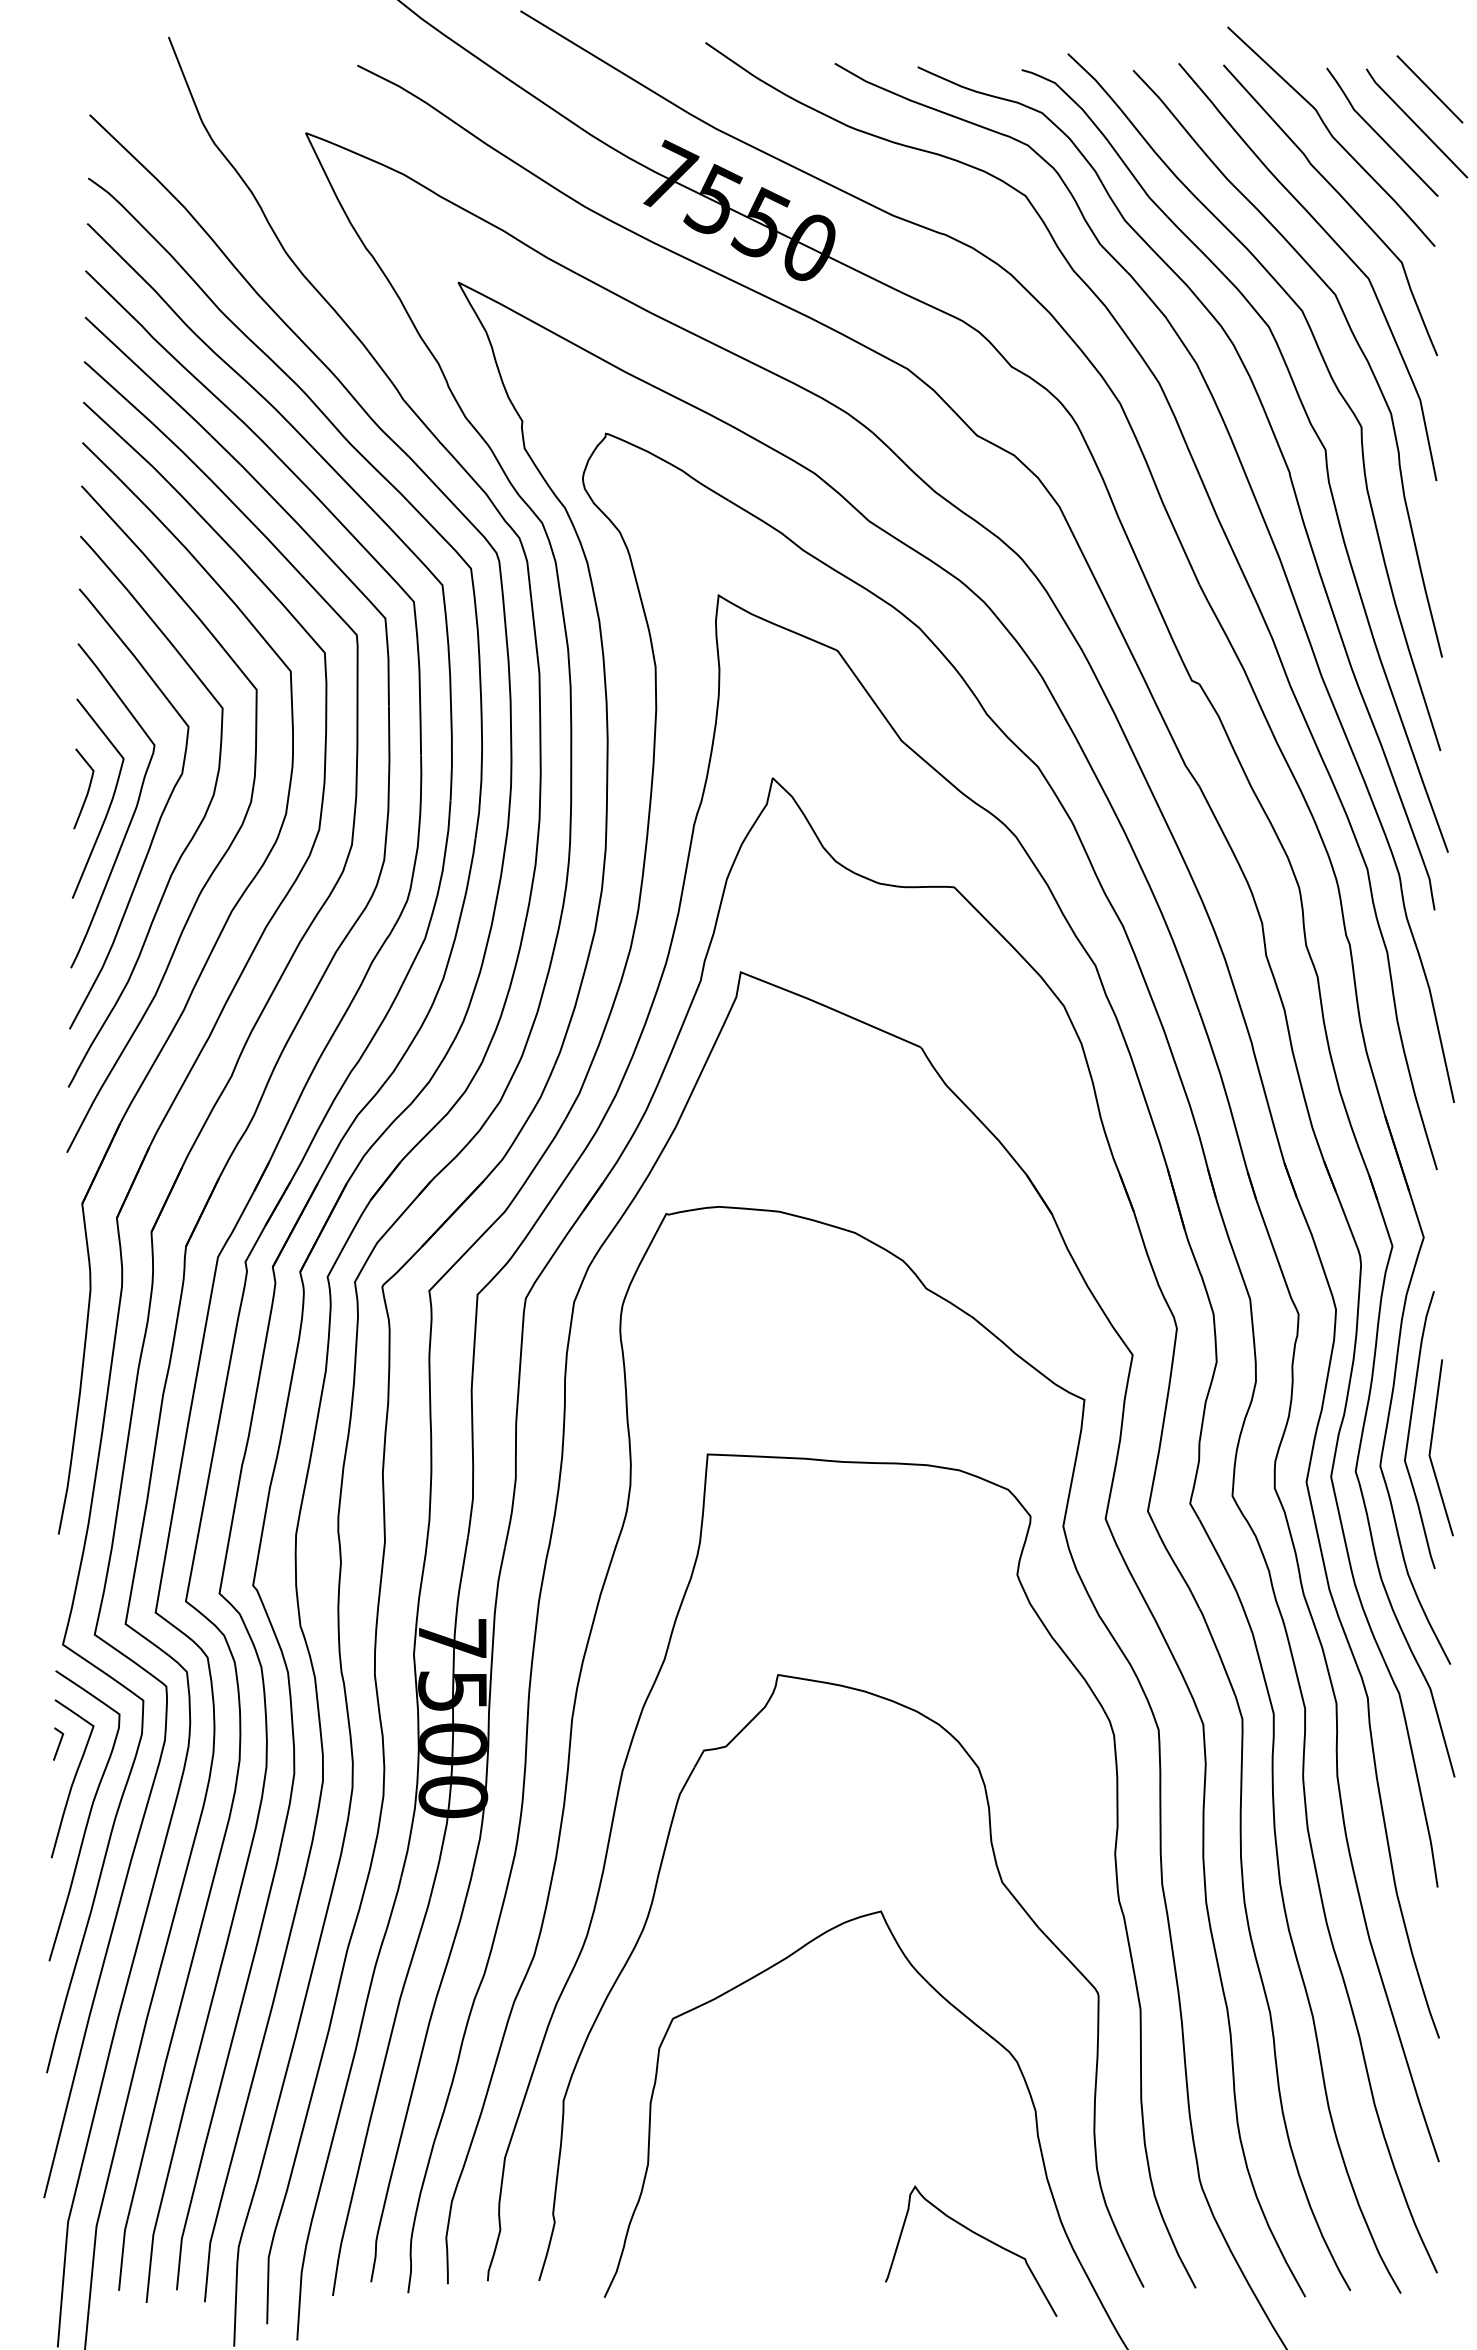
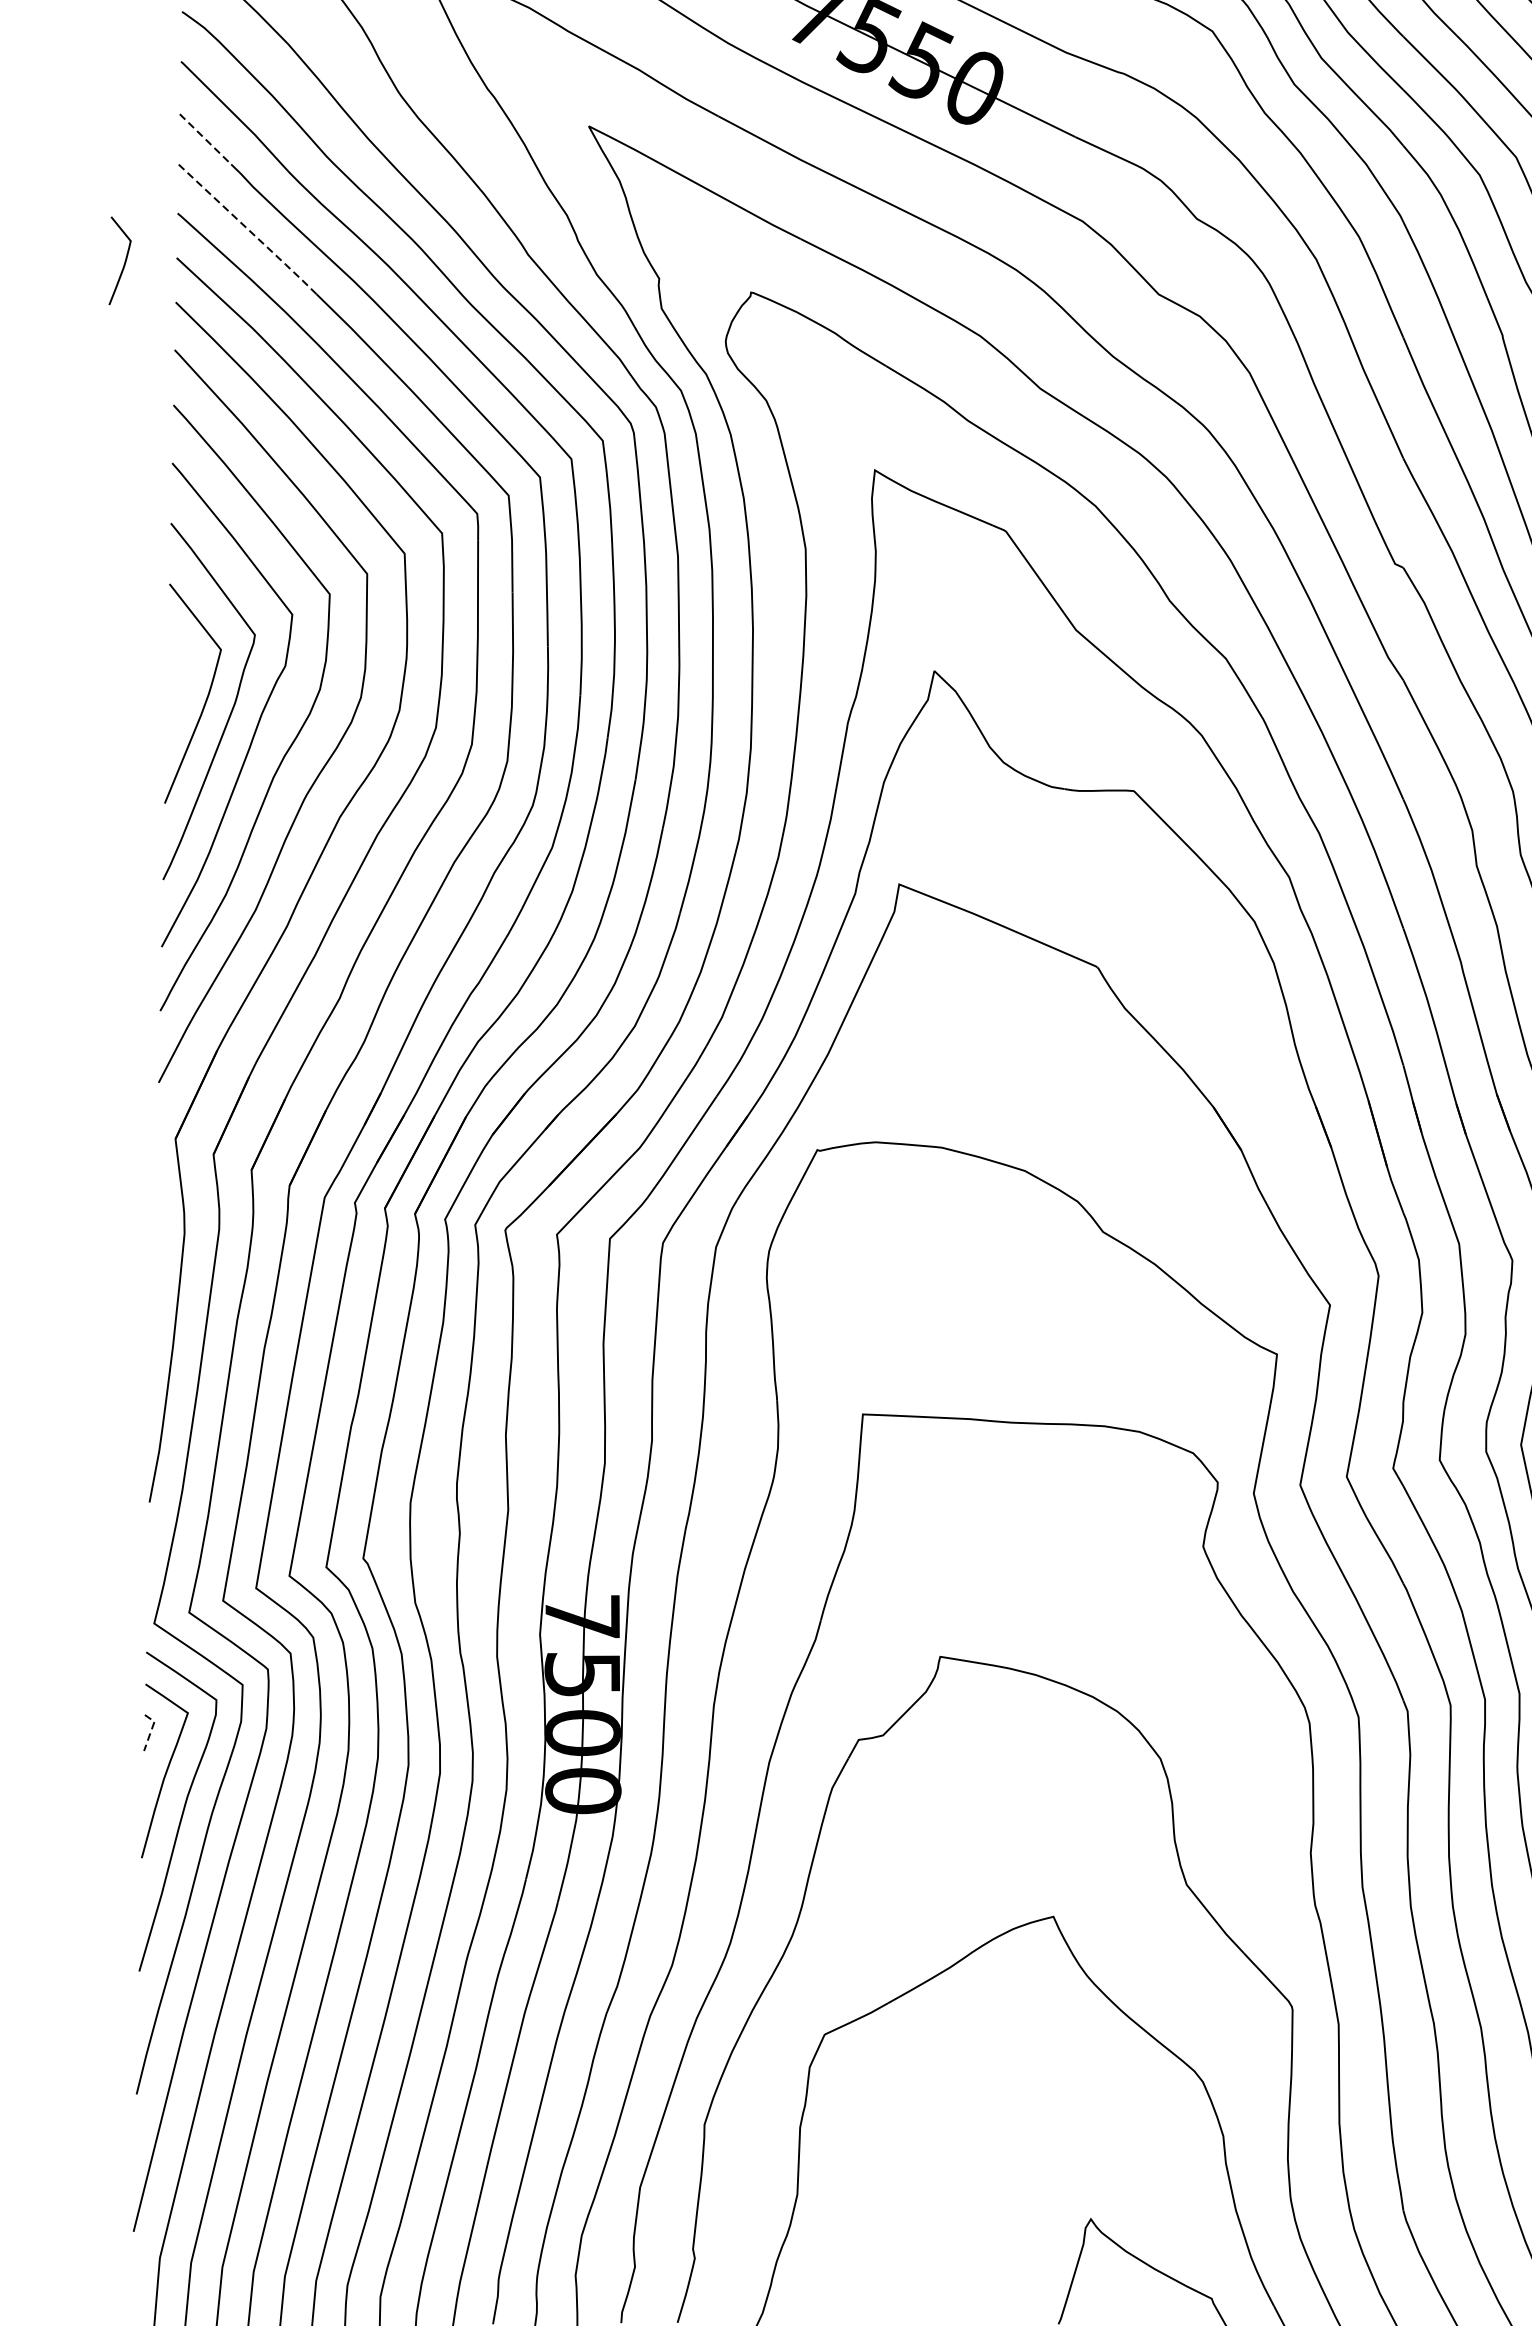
line: (109, 294) -> (205, 139), solid -> dashed
line: (149, 377) -> (249, 230), solid -> dashed
curve: (87, 790) -> (124, 262), moved
line: (59, 1743) -> (150, 1732), solid -> dashed

